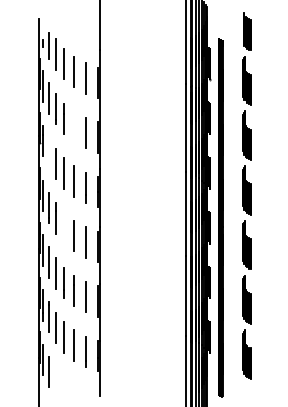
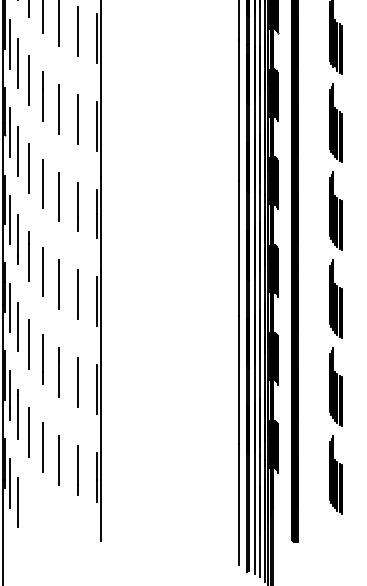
line: (73, 126) -> (58, 108), added
line: (48, 152) -> (17, 150), added
line: (64, 228) -> (43, 272), added

